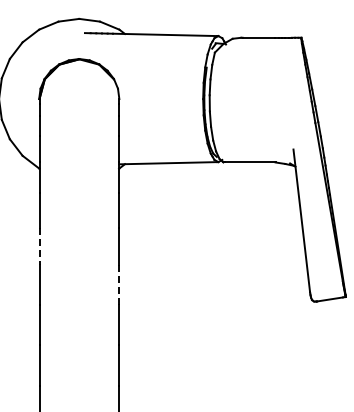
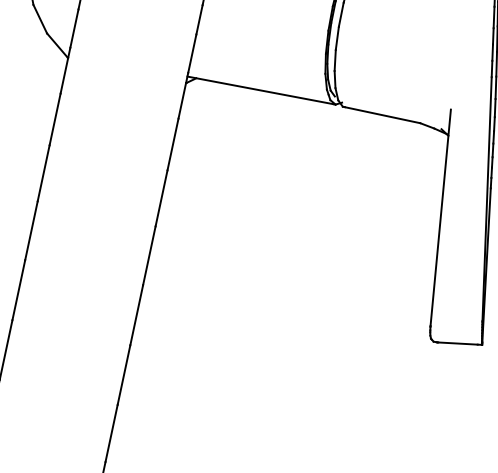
line: (39, 246) -> (43, 173), dashed -> solid
line: (119, 285) -> (149, 256), dashed -> solid

